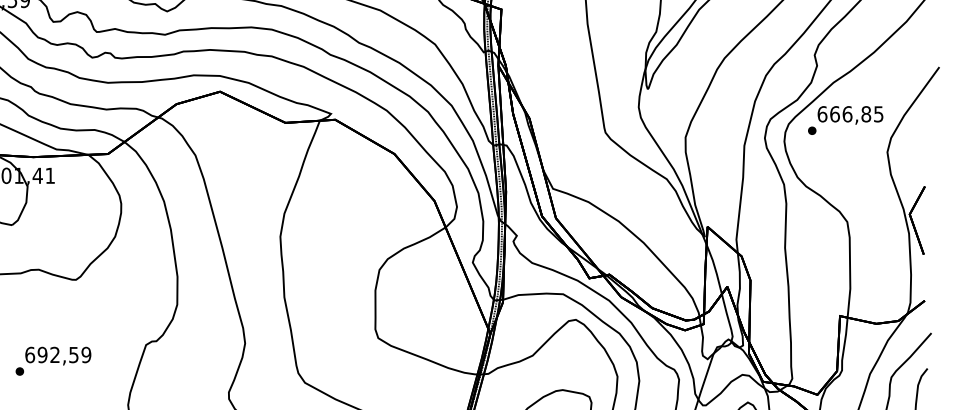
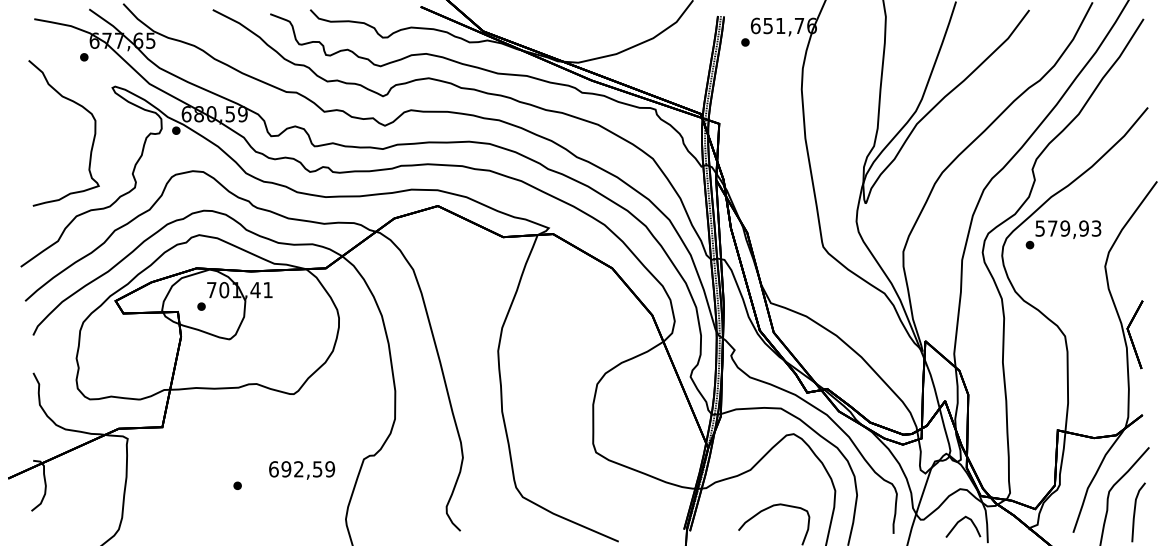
text: (850, 114) -> (1068, 228), 666,85 -> 579,93
text: (58, 356) -> (302, 470), moved

